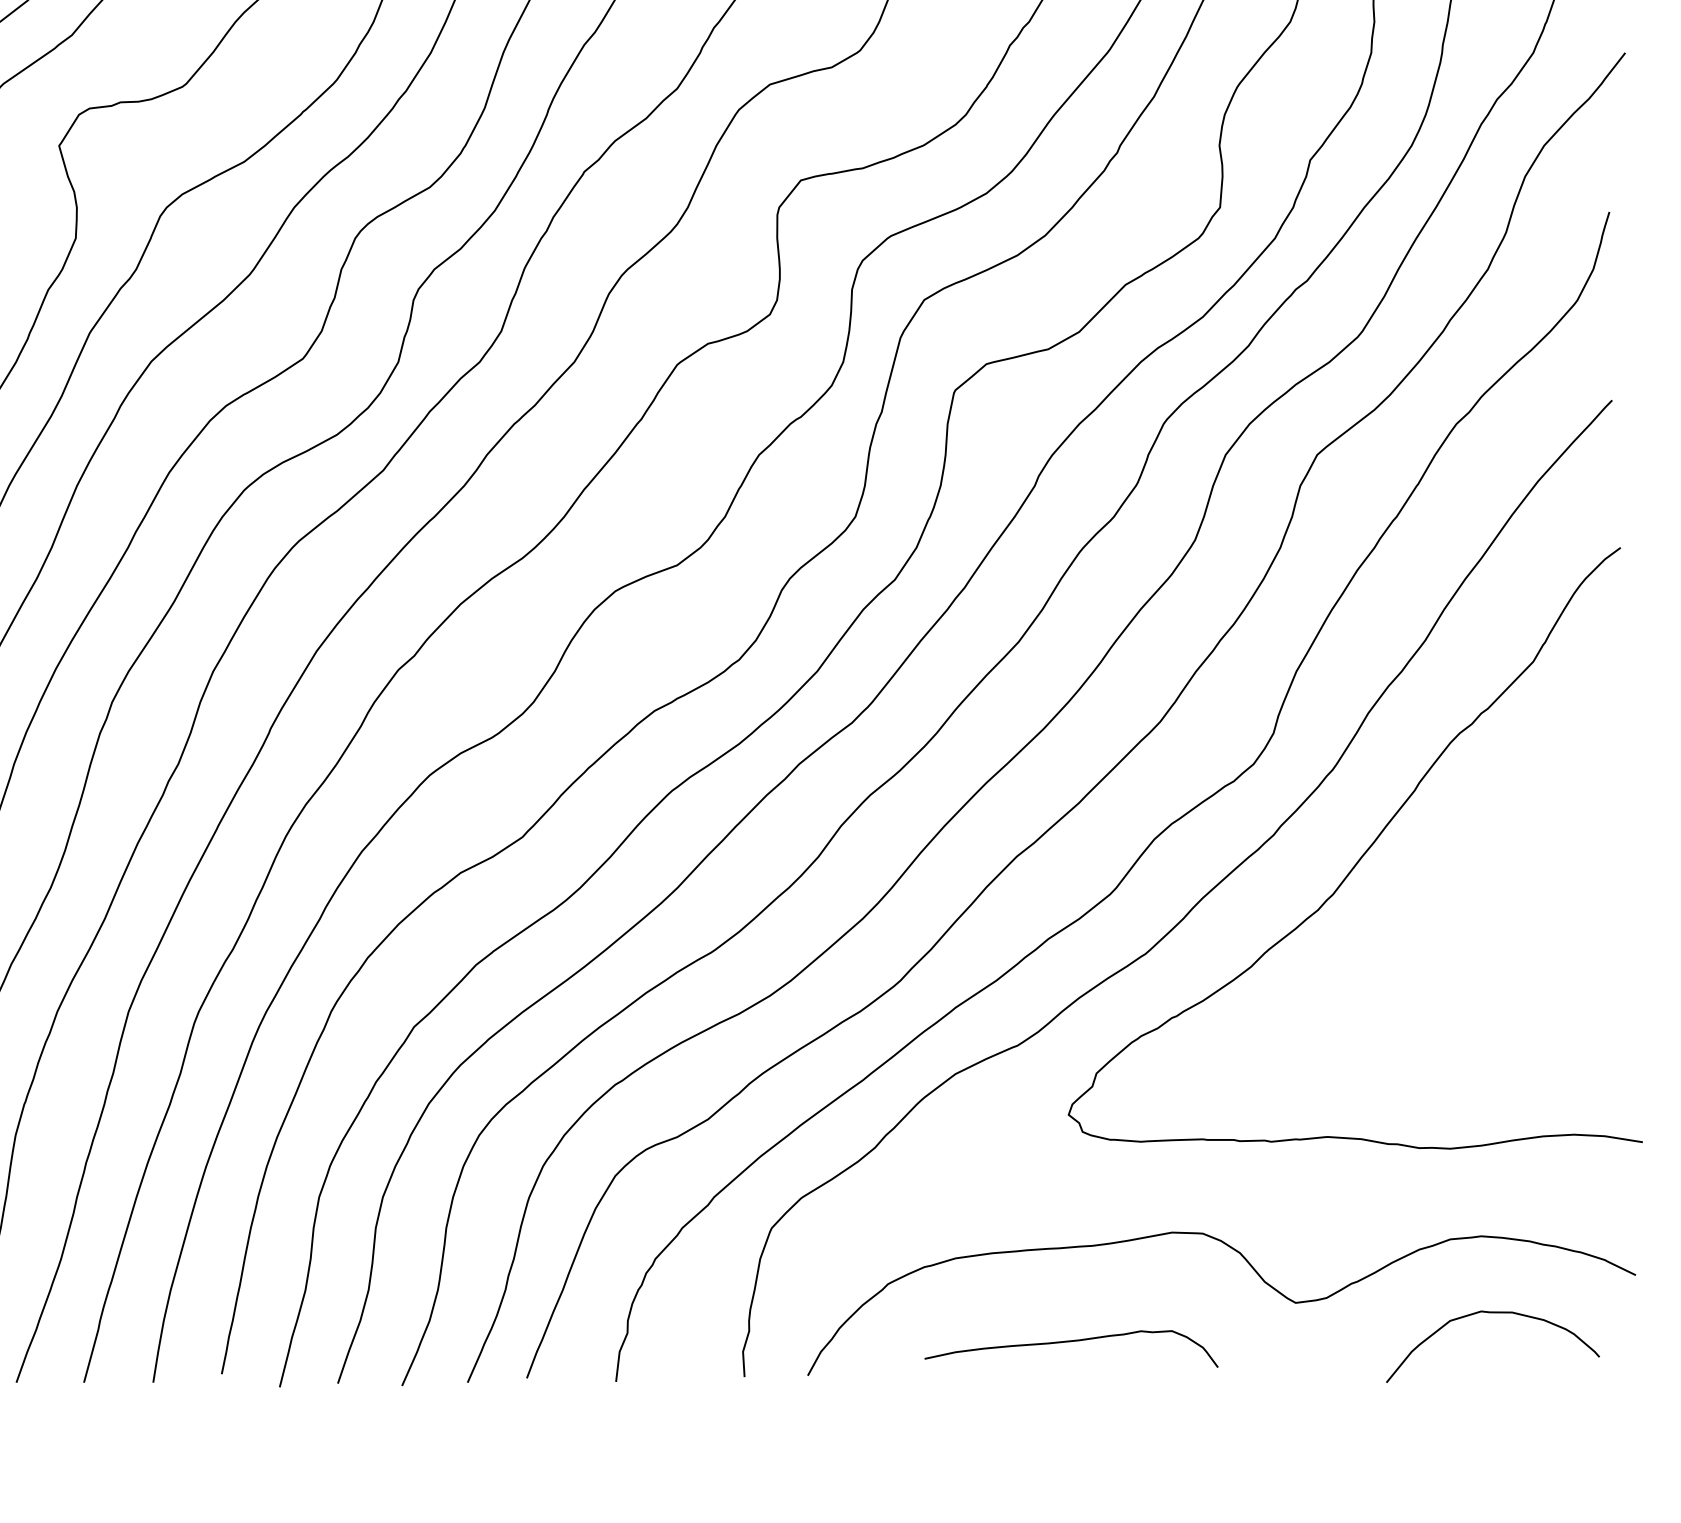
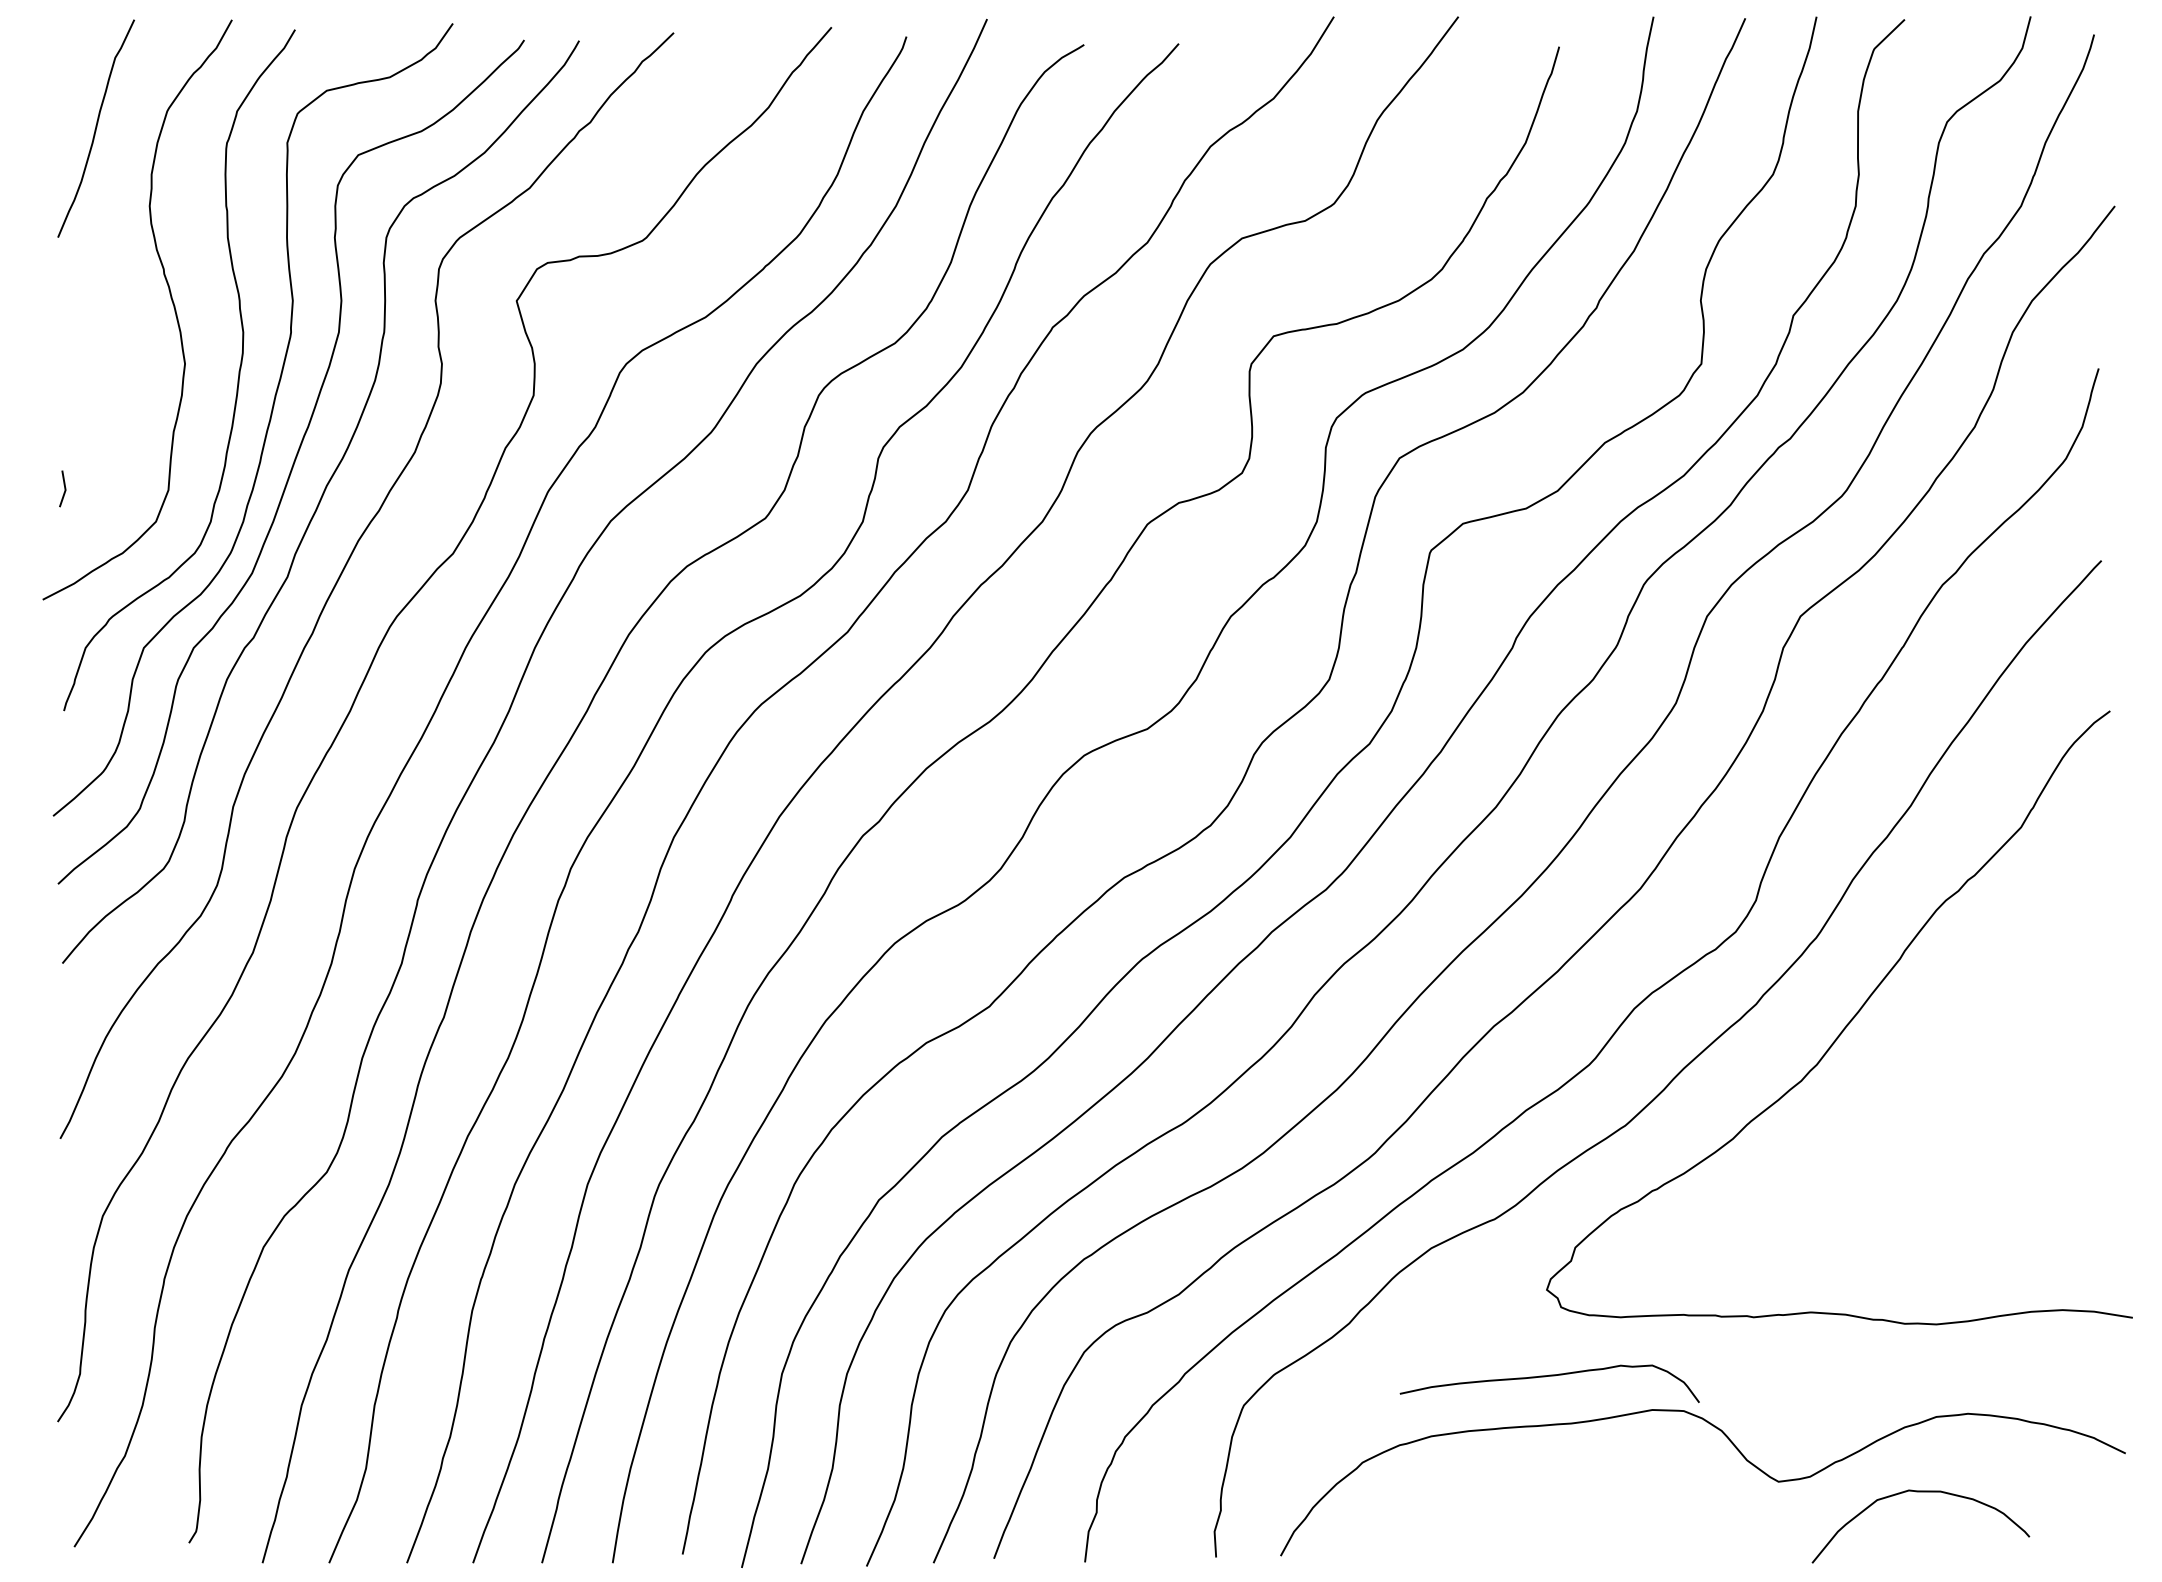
curve: (1492, 1313) -> (1920, 1492), moved
curve: (1071, 1341) -> (1549, 1376), moved

